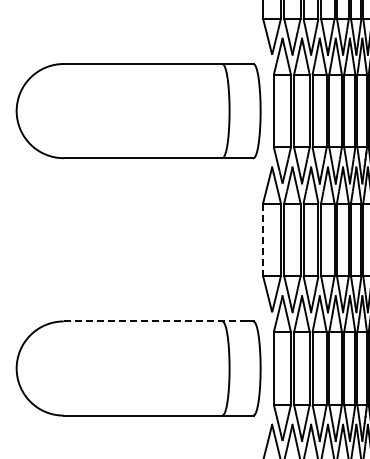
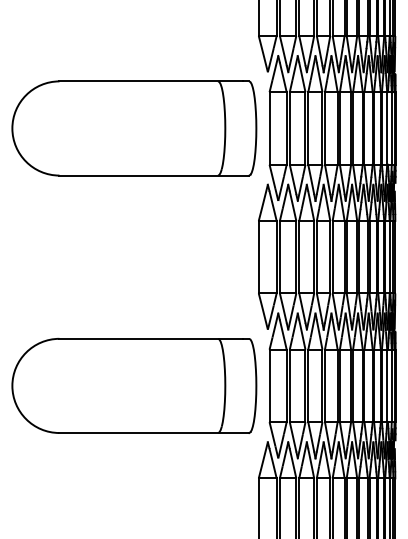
line: (262, 240) -> (258, 257), dashed -> solid
line: (155, 321) -> (151, 338), dashed -> solid

